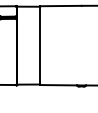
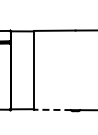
line: (58, 84) -> (52, 109), solid -> dashed

